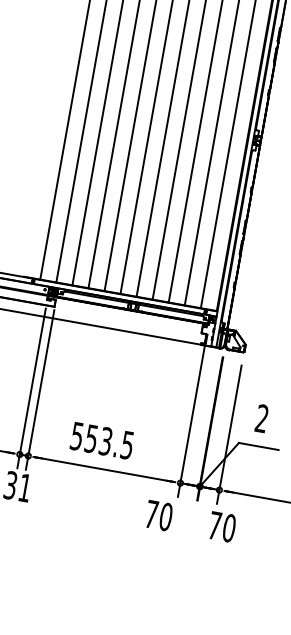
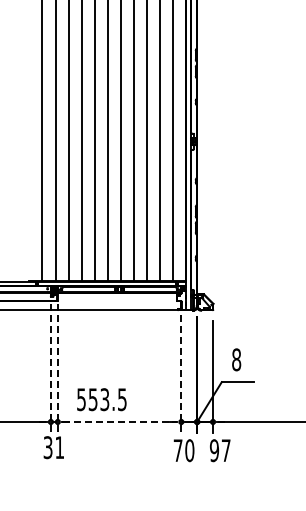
line: (31, 388) -> (50, 368), solid -> dashed
line: (39, 390) -> (57, 368), solid -> dashed
line: (192, 418) -> (181, 369), solid -> dashed
text: (262, 418) -> (236, 359), 2 -> 8
text: (101, 440) -> (101, 399), moved
line: (105, 469) -> (120, 421), solid -> dashed
text: (158, 515) -> (183, 450), moved
text: (221, 526) -> (219, 450), 70 -> 97

